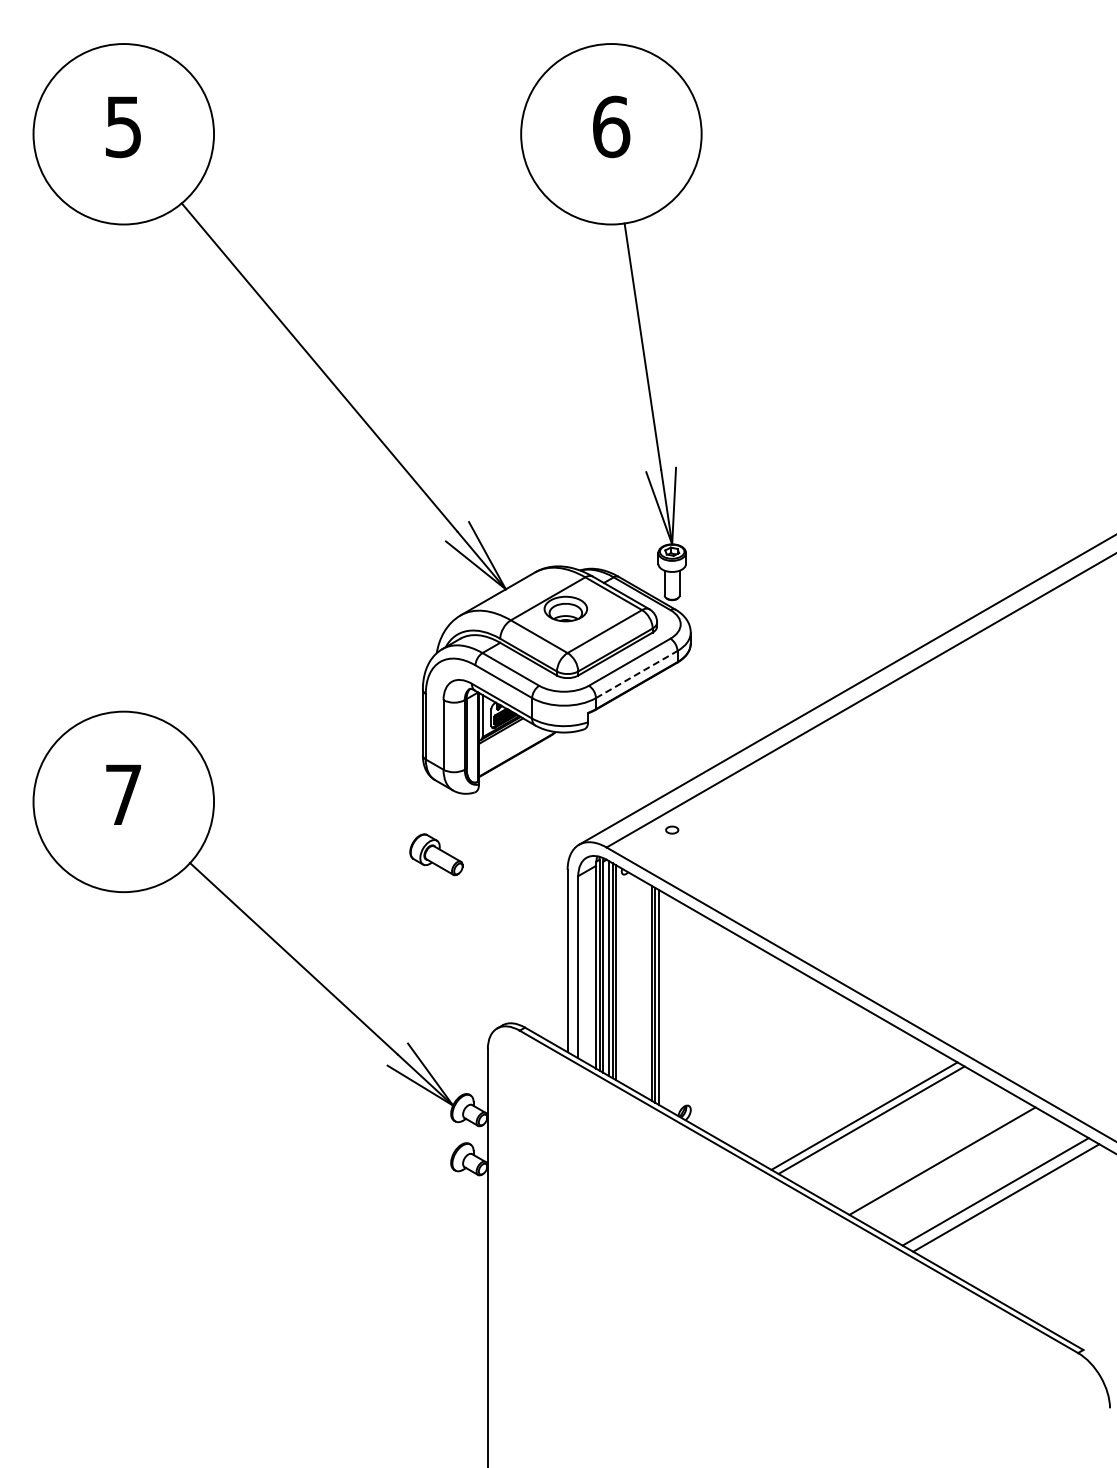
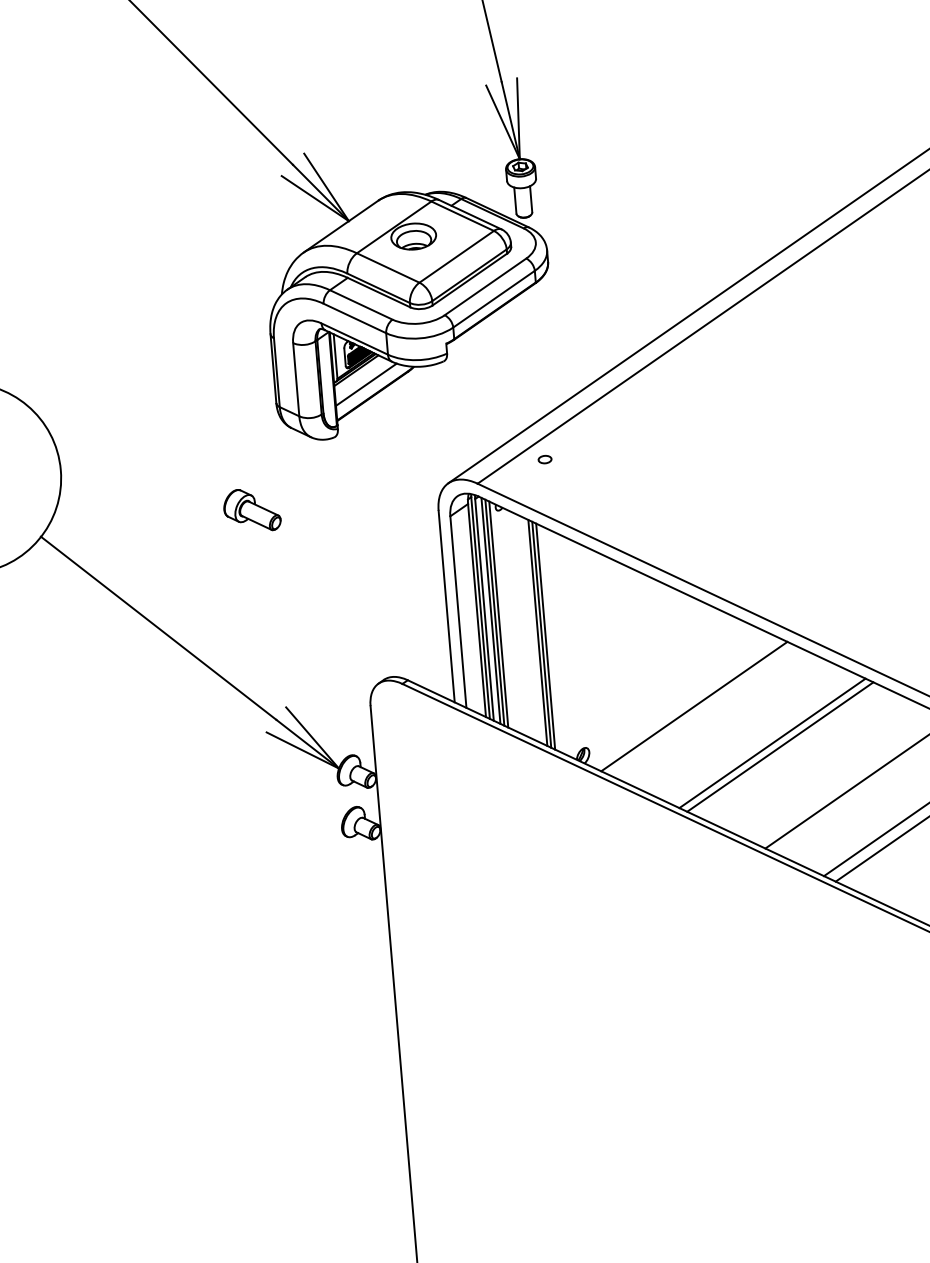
line: (637, 674) -> (494, 299), dashed -> solid
line: (509, 744) -> (366, 383), added
part: (436, 854) -> (252, 510), moved
line: (793, 1074) -> (694, 705), added

